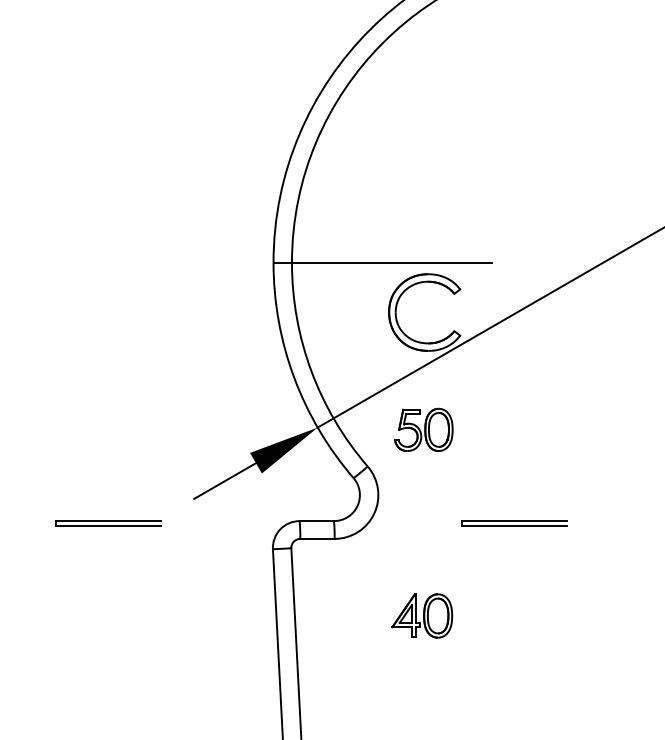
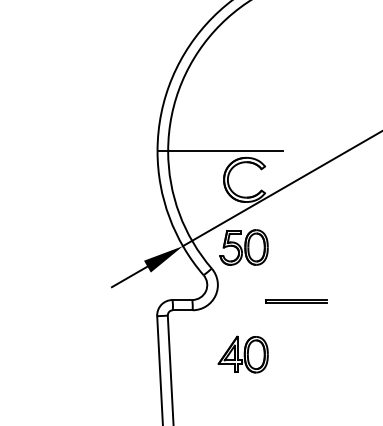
part: (422, 429) -> (243, 247), size x1.43
line: (108, 521) -> (62, 300), removed
part: (421, 615) -> (242, 354), size x1.43

